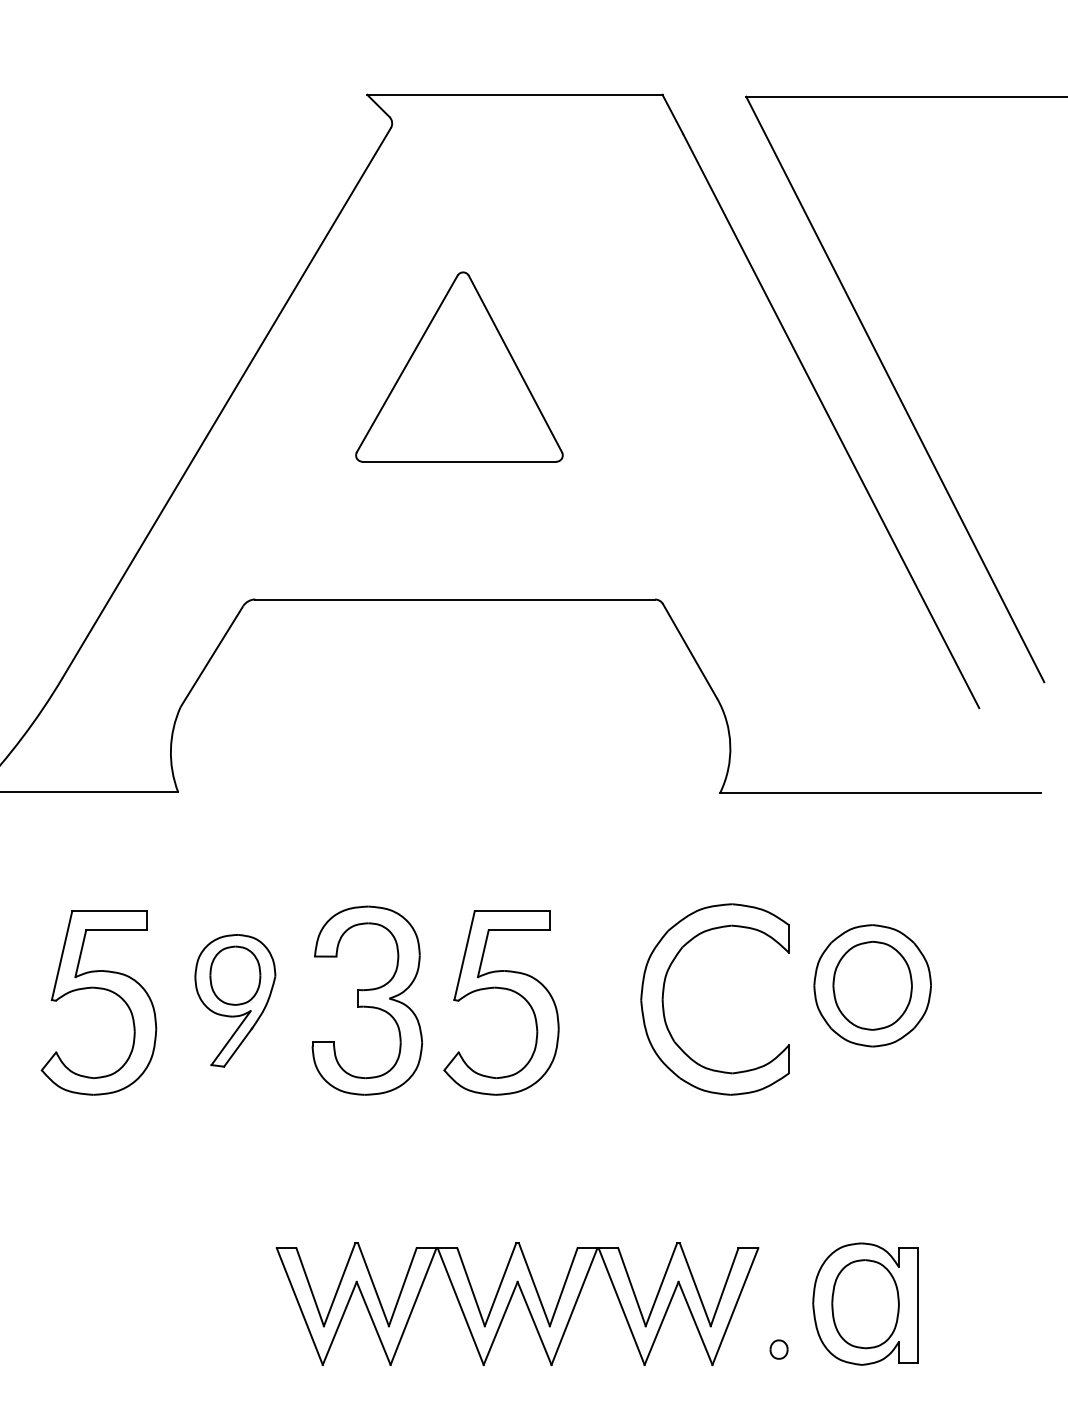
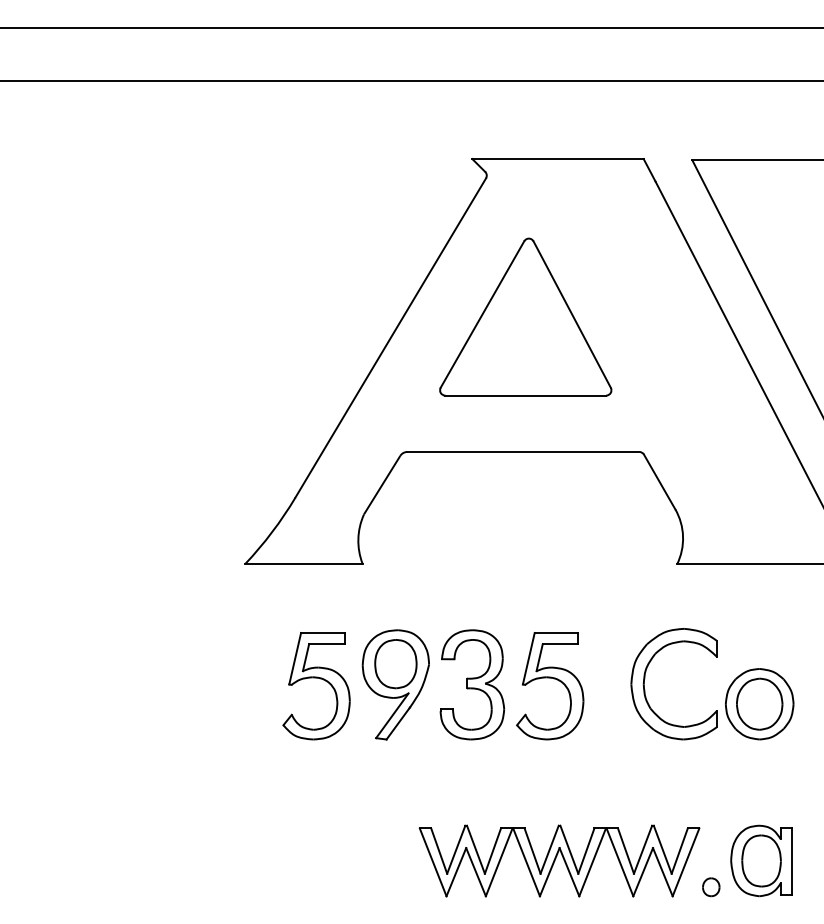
part: (458, 366) -> (525, 316), size x1.43
part: (872, 986) -> (759, 704), moved
part: (234, 1000) -> (395, 684), size x1.43
part: (779, 1349) -> (711, 887), size x1.67

